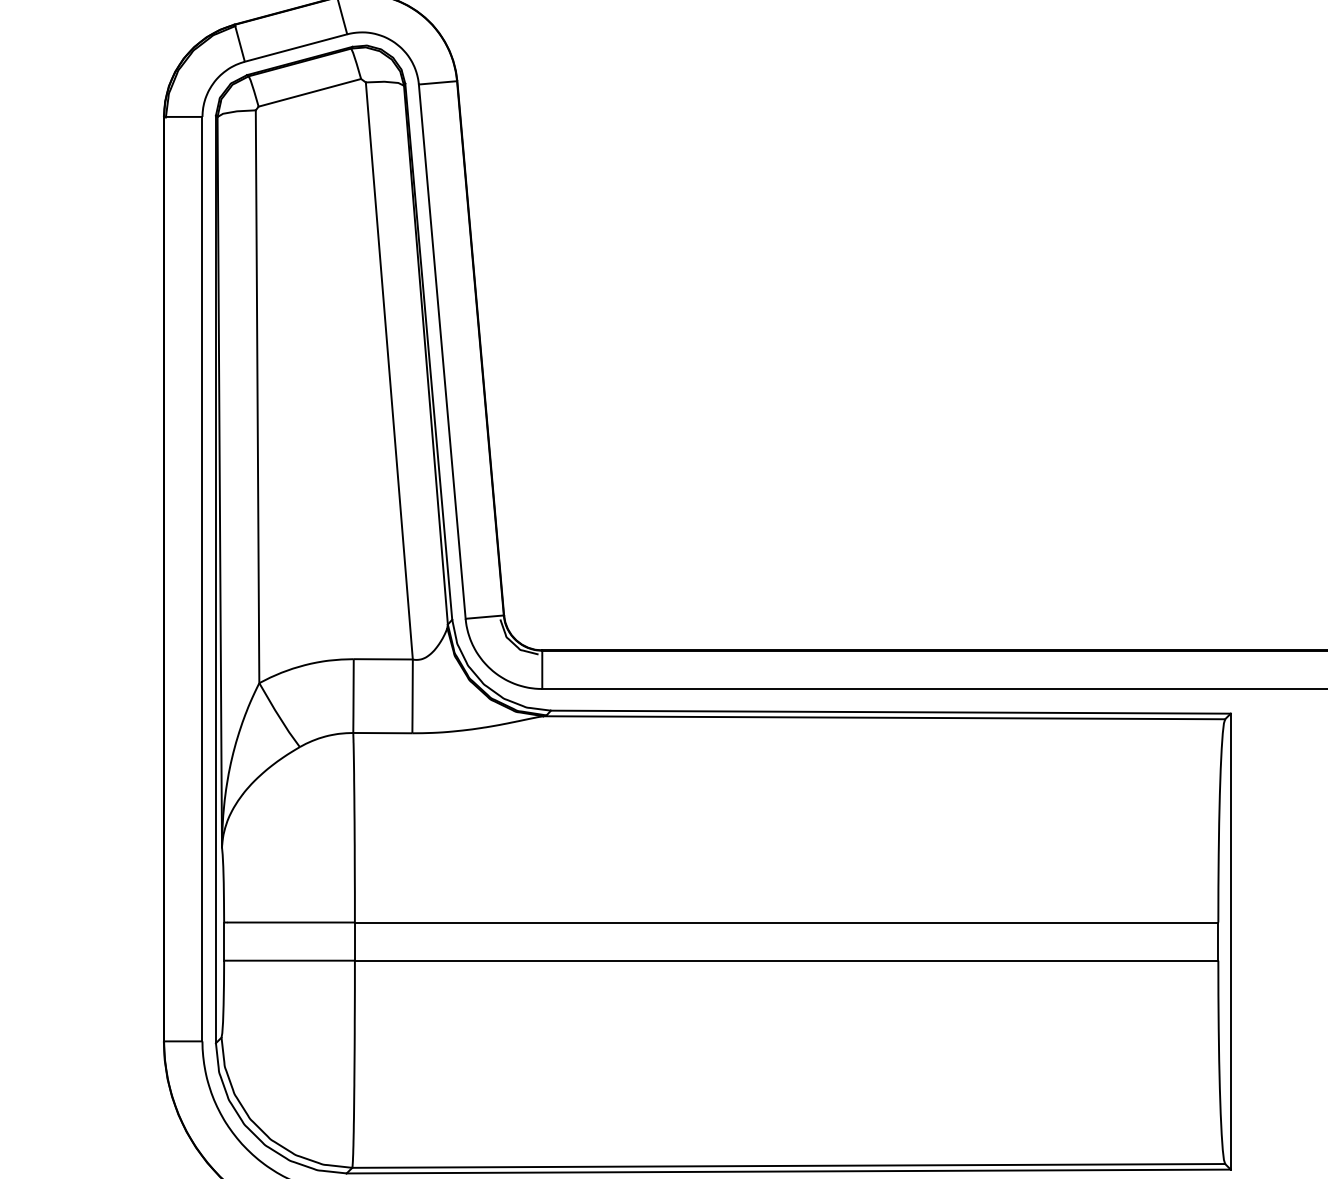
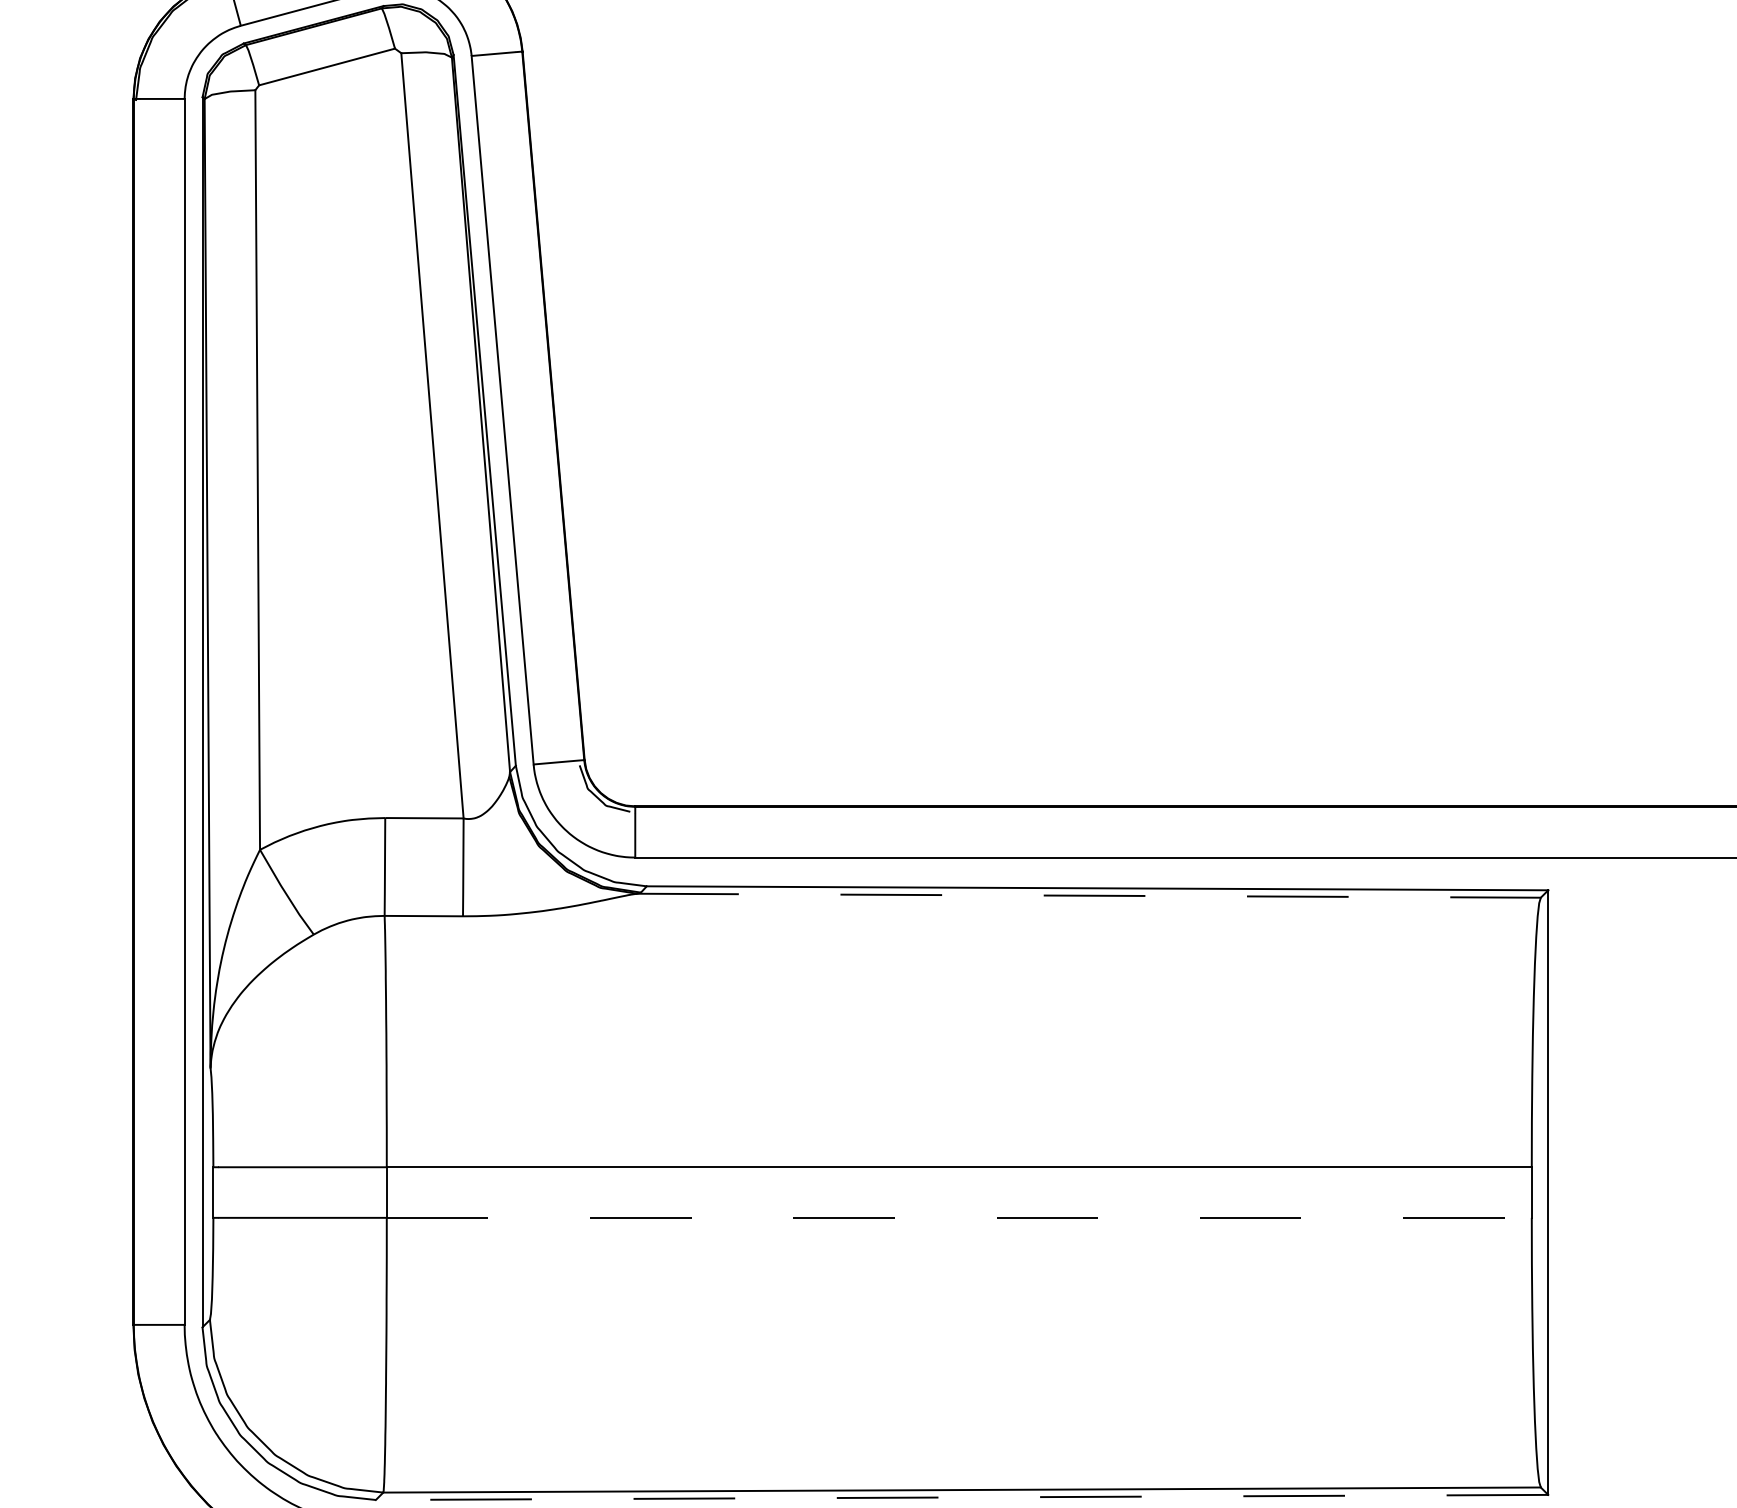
line: (884, 717) -> (1089, 895), solid -> dashed
line: (786, 960) -> (959, 1217), solid -> dashed
line: (788, 1171) -> (961, 1497), solid -> dashed

